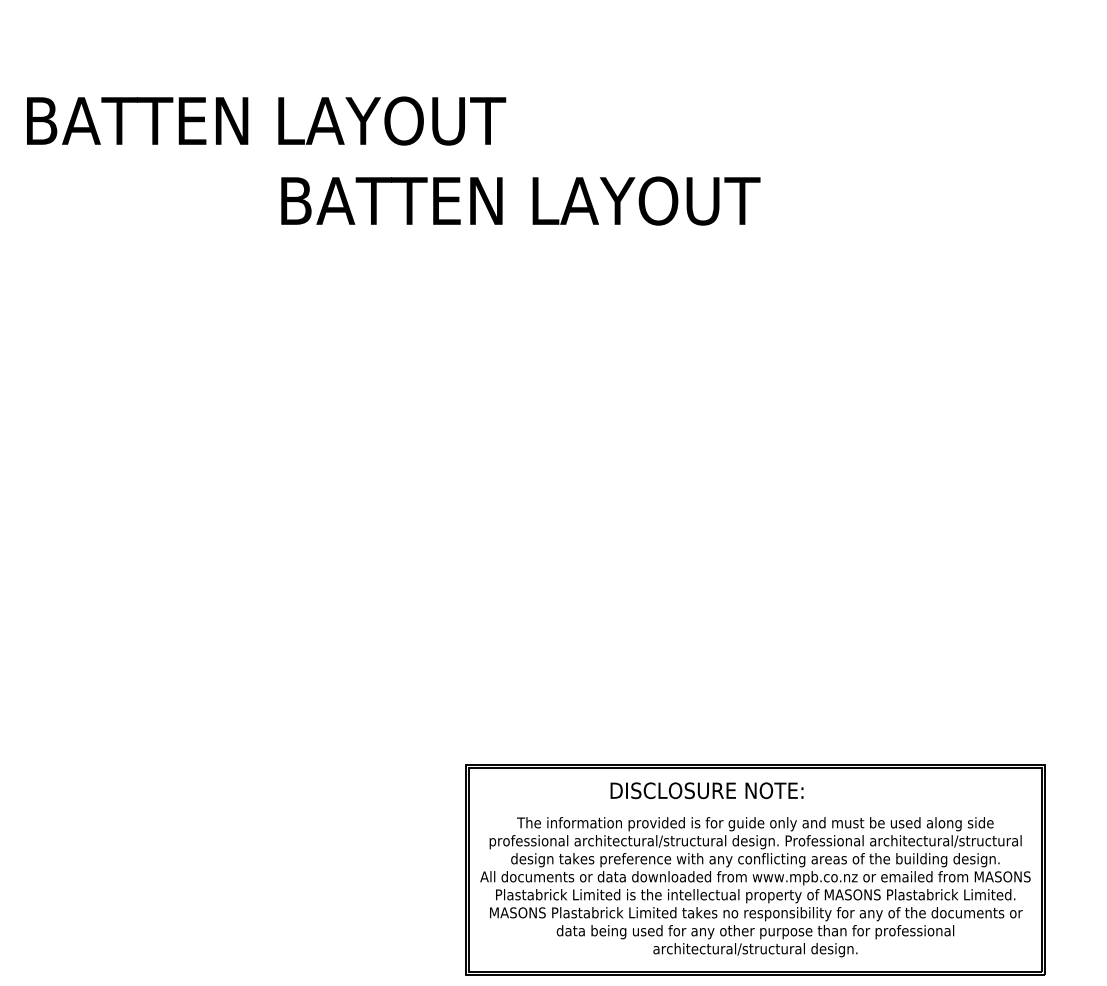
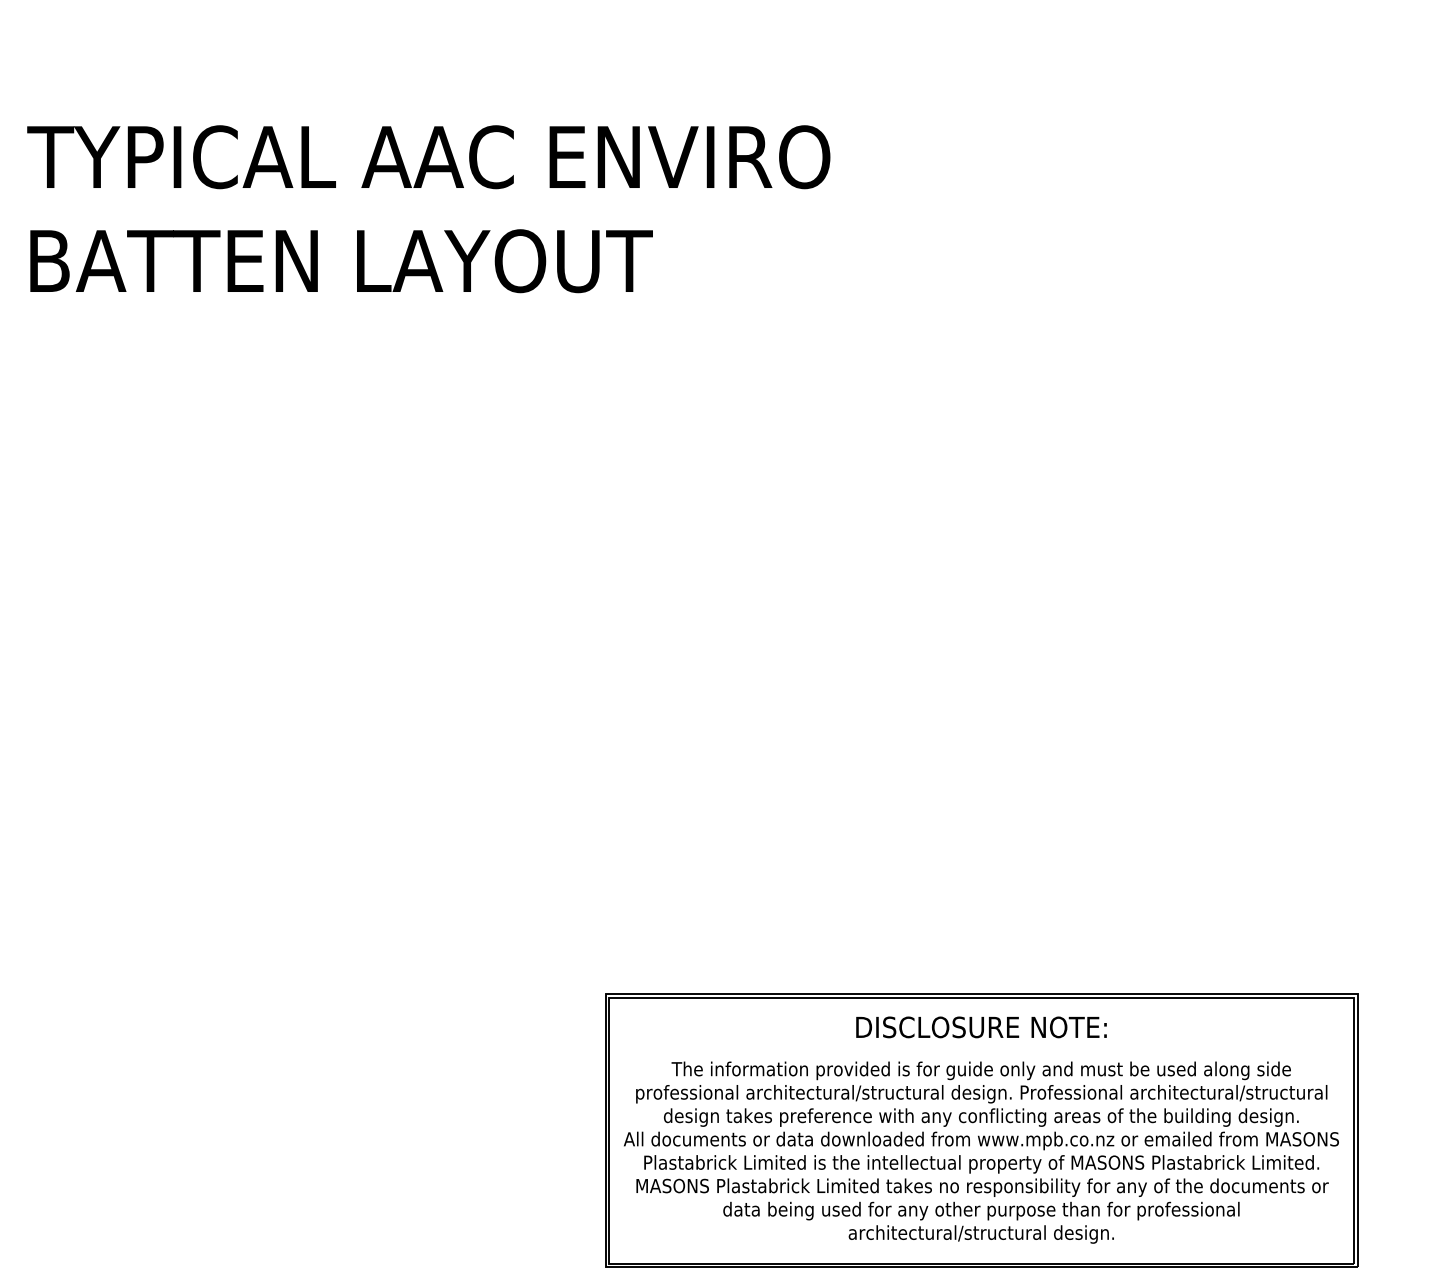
text: (329, 121) -> (428, 157), BATTEN LAYOUT -> TYPICAL AAC ENVIRO
text: (520, 201) -> (341, 261), moved
text: (707, 790) -> (981, 1027), moved

